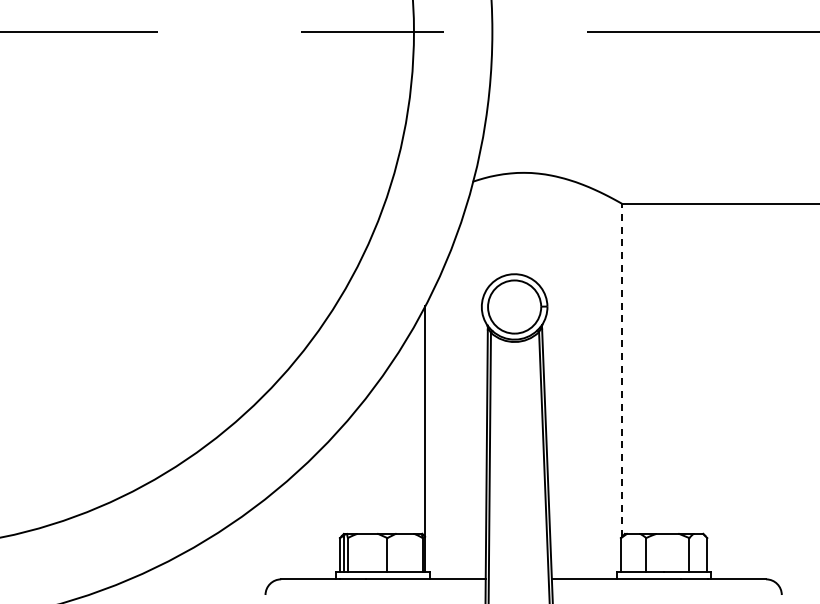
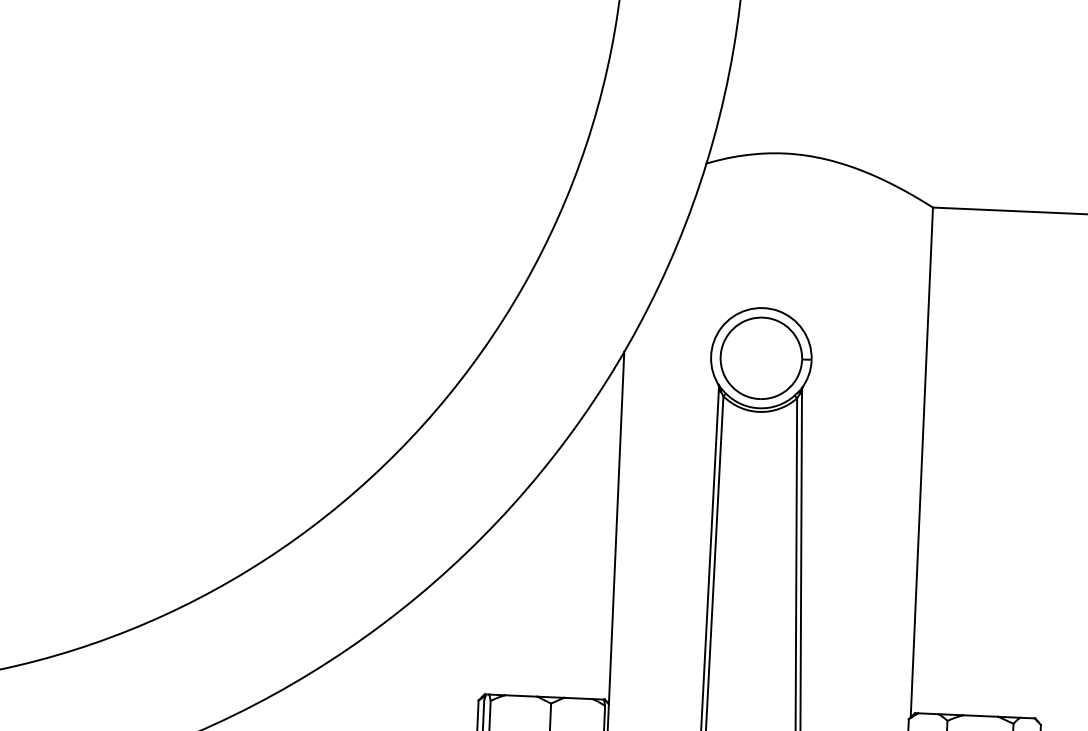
line: (622, 370) -> (922, 462), dashed -> solid

